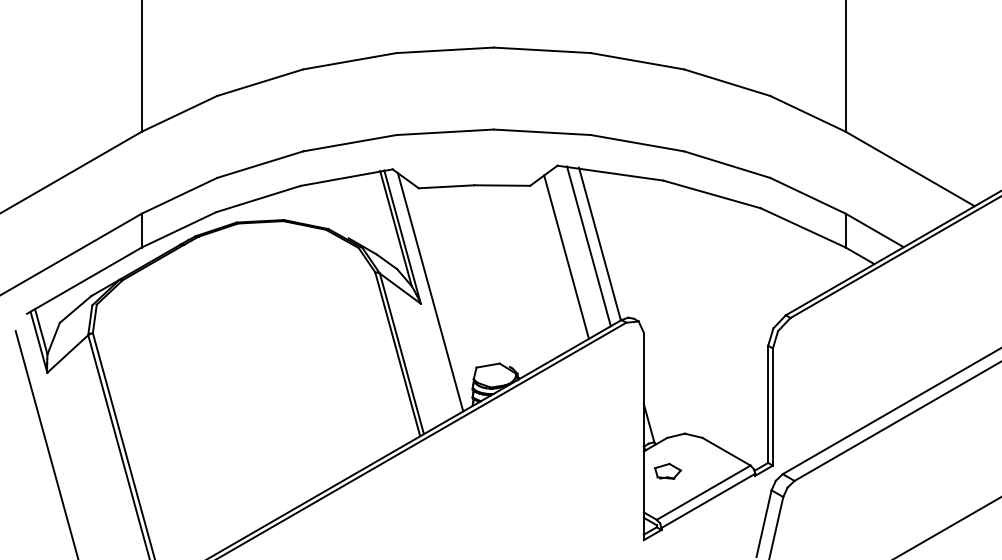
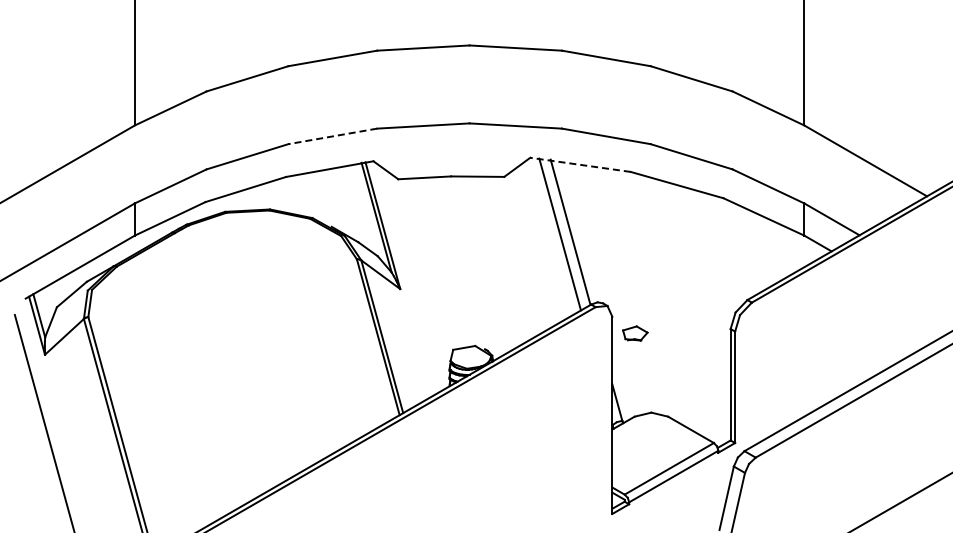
line: (349, 143) -> (332, 136), solid -> dashed
line: (610, 172) -> (580, 164), solid -> dashed
line: (566, 256) -> (538, 244), removed
line: (430, 291) -> (409, 277), removed
part: (668, 471) -> (635, 333), moved

